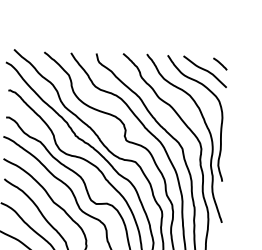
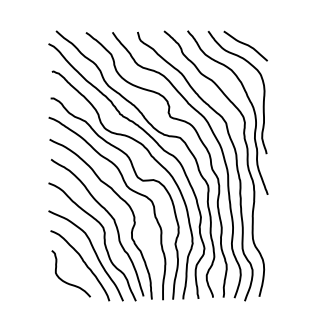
line: (220, 63) -> (260, 37), removed

